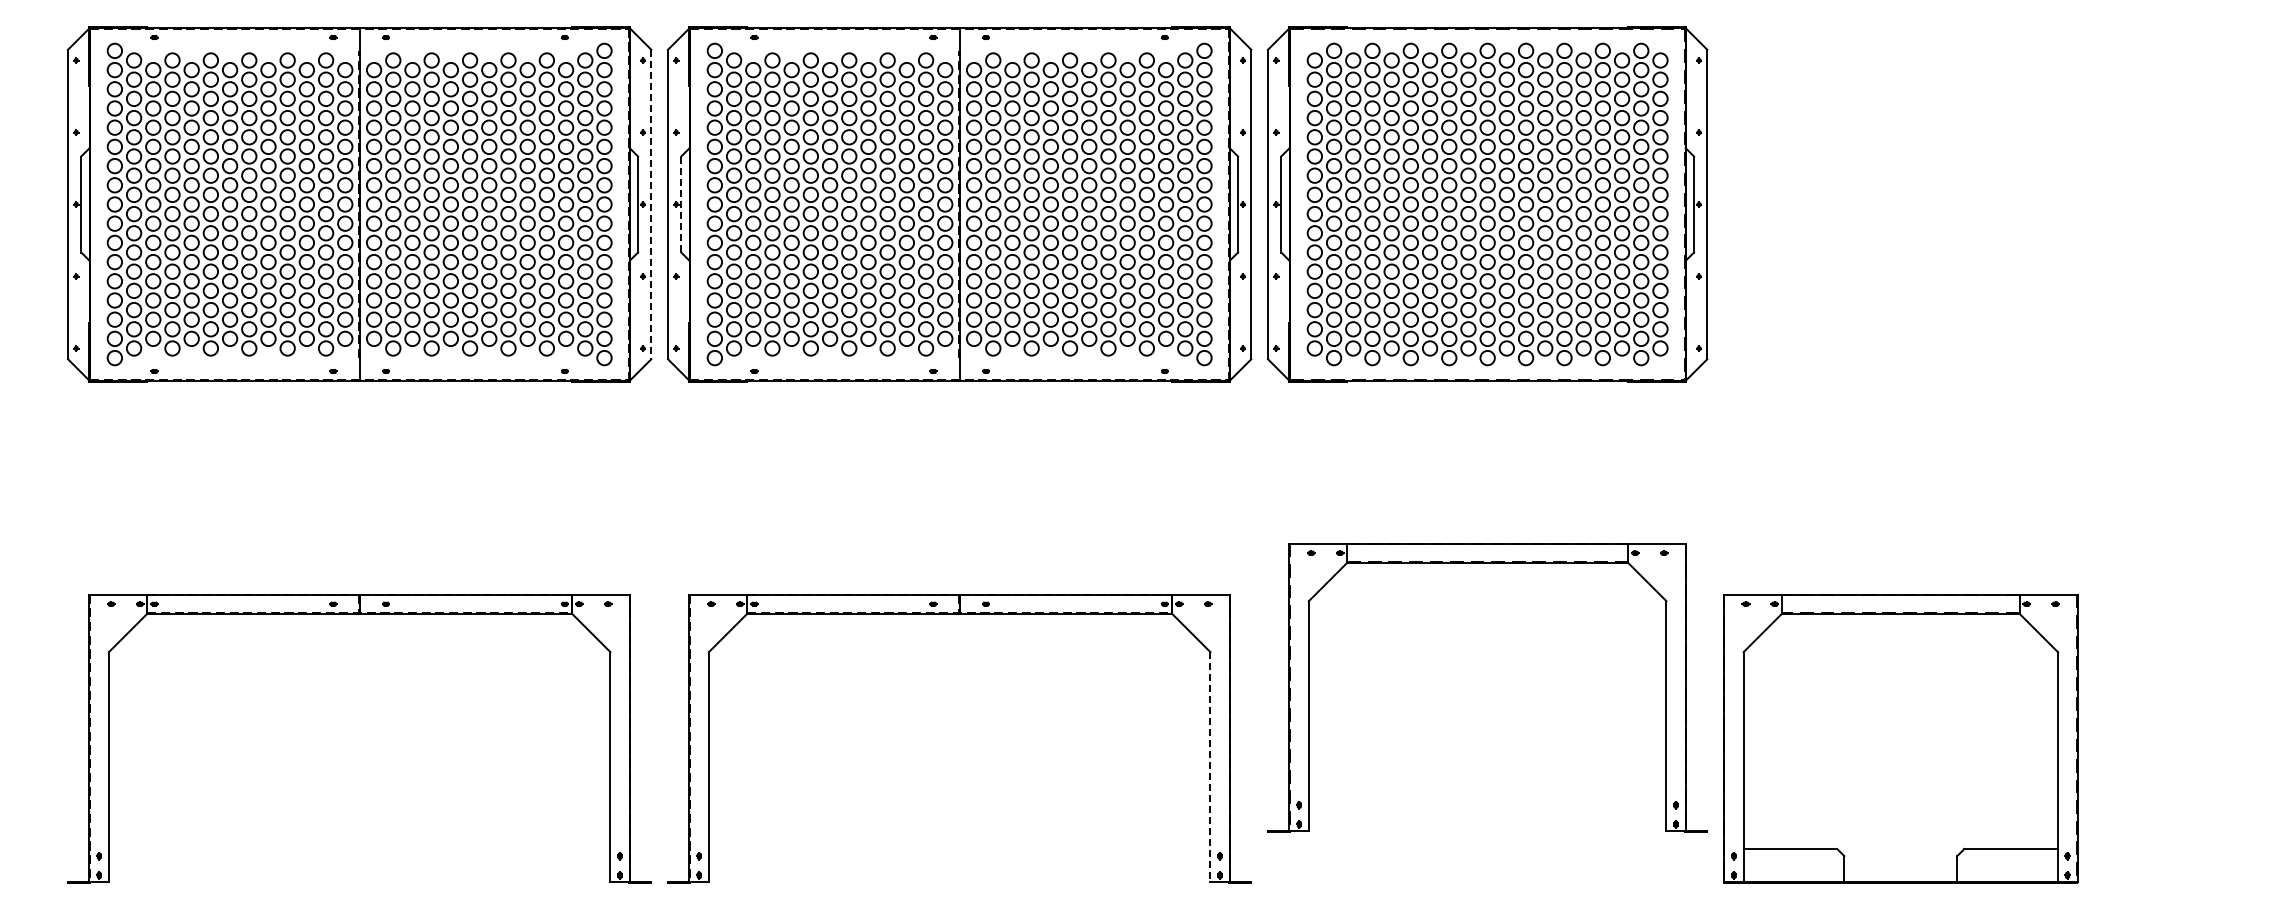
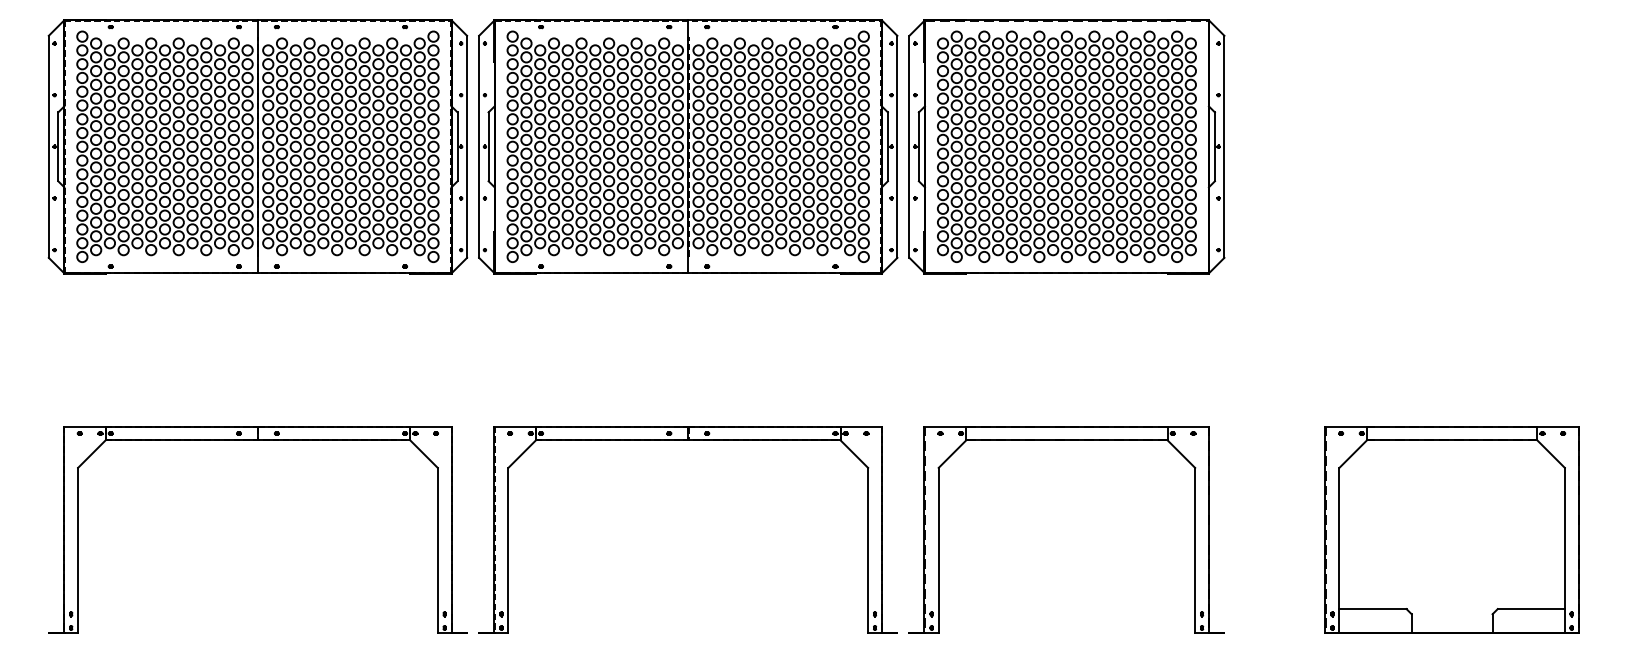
line: (651, 204) -> (467, 146), dashed -> solid
line: (681, 204) -> (488, 146), dashed -> solid
part: (1487, 563) -> (1066, 440), moved
part: (1900, 738) -> (1451, 529), moved
line: (1210, 767) -> (868, 550), dashed -> solid

